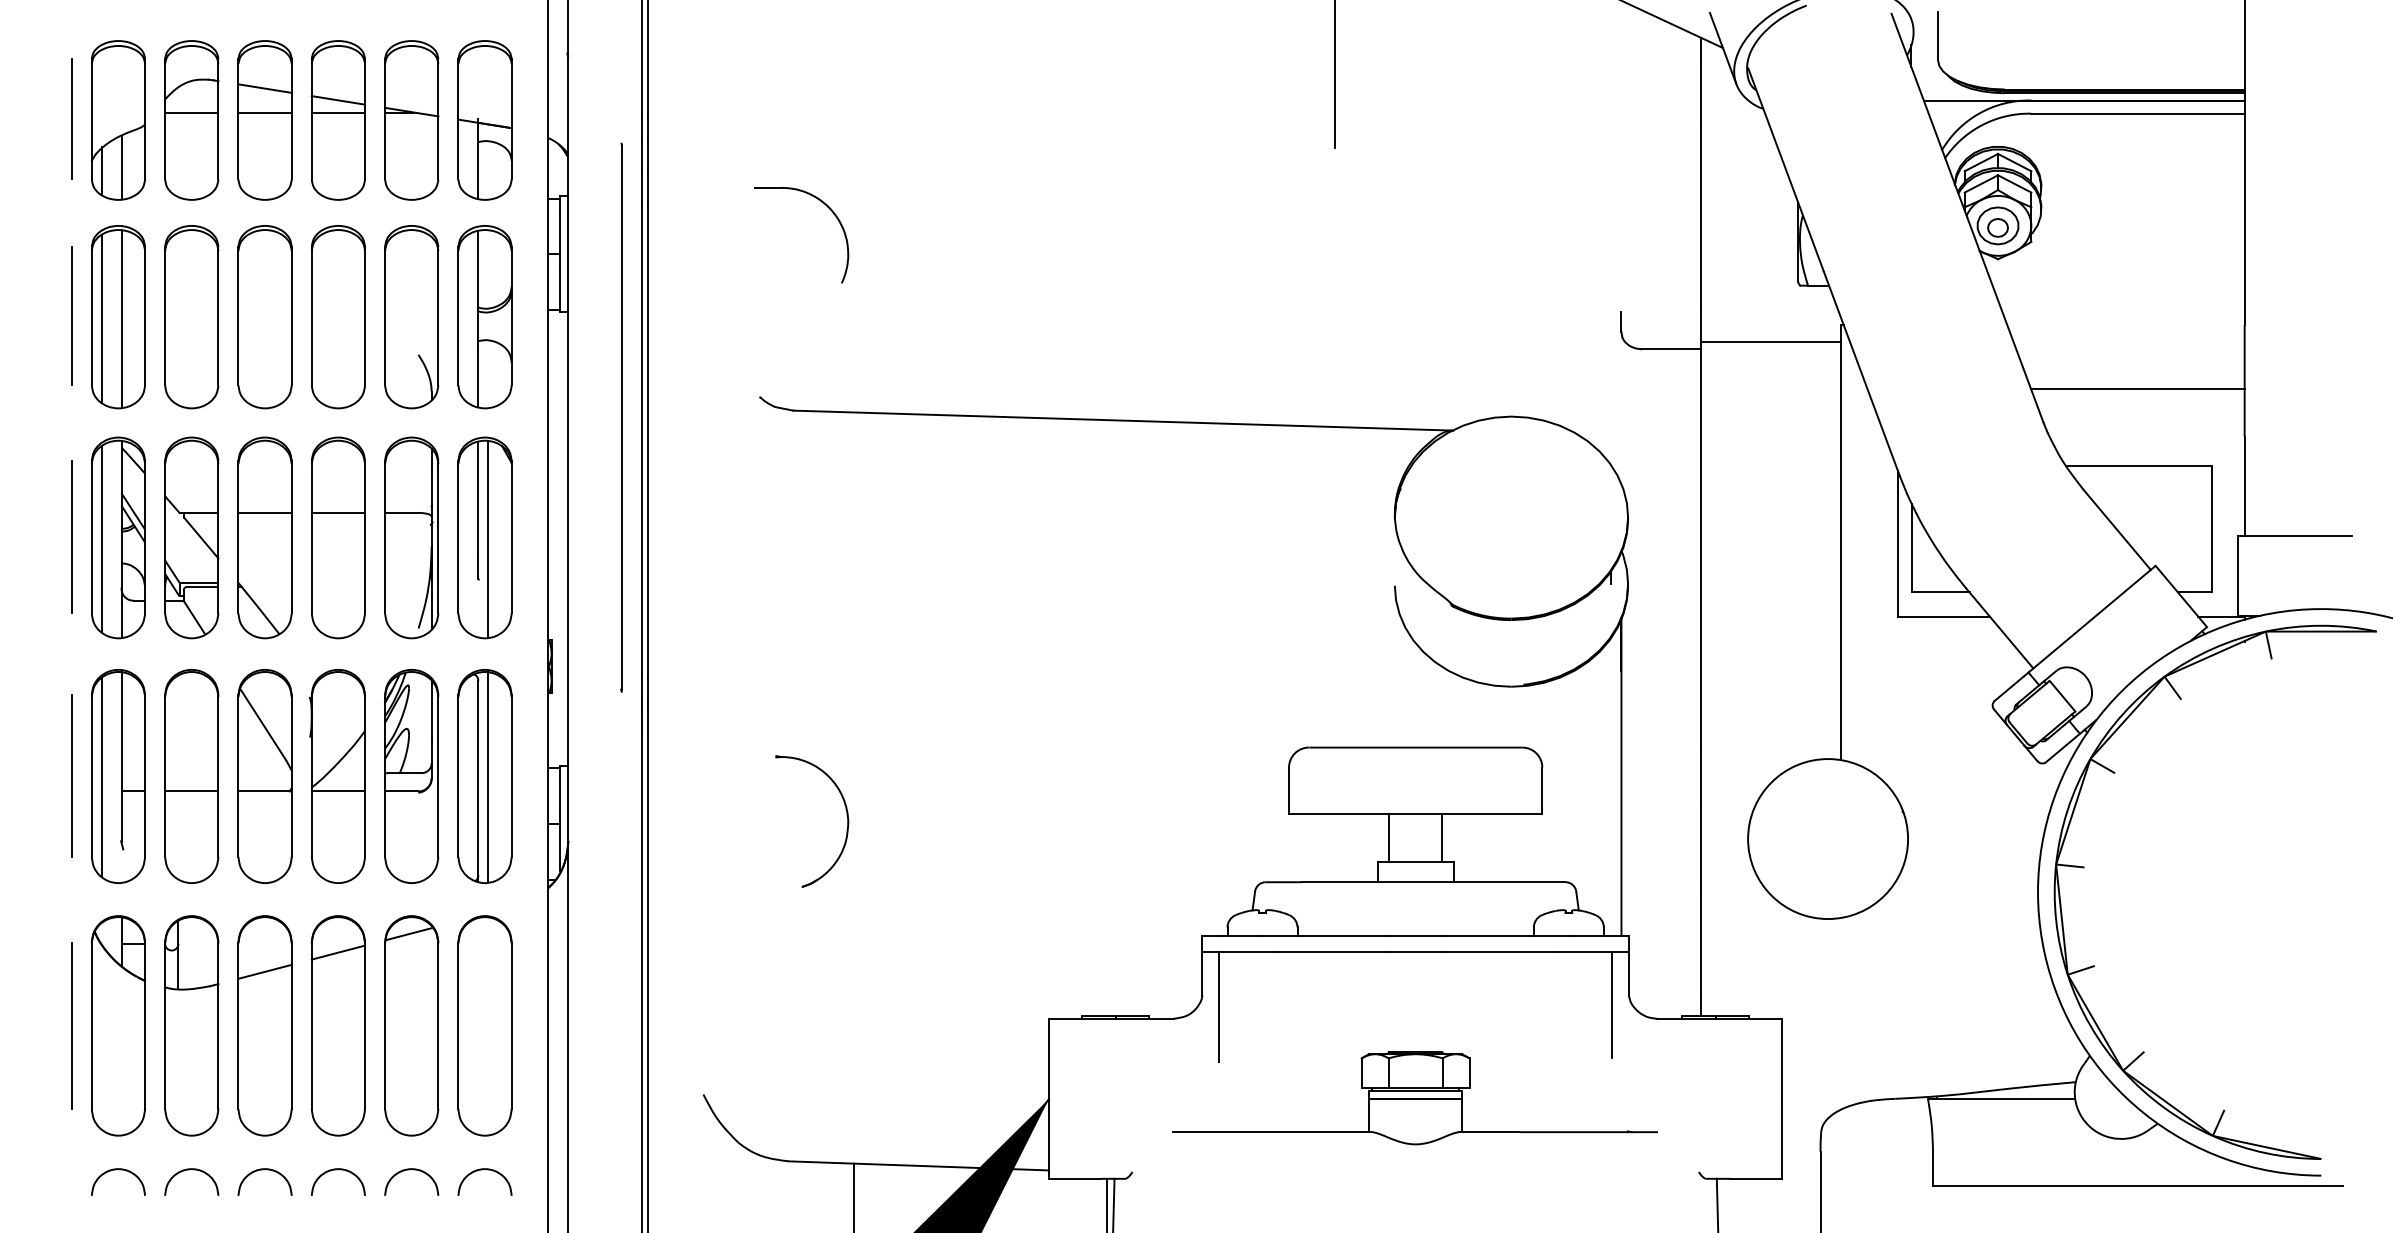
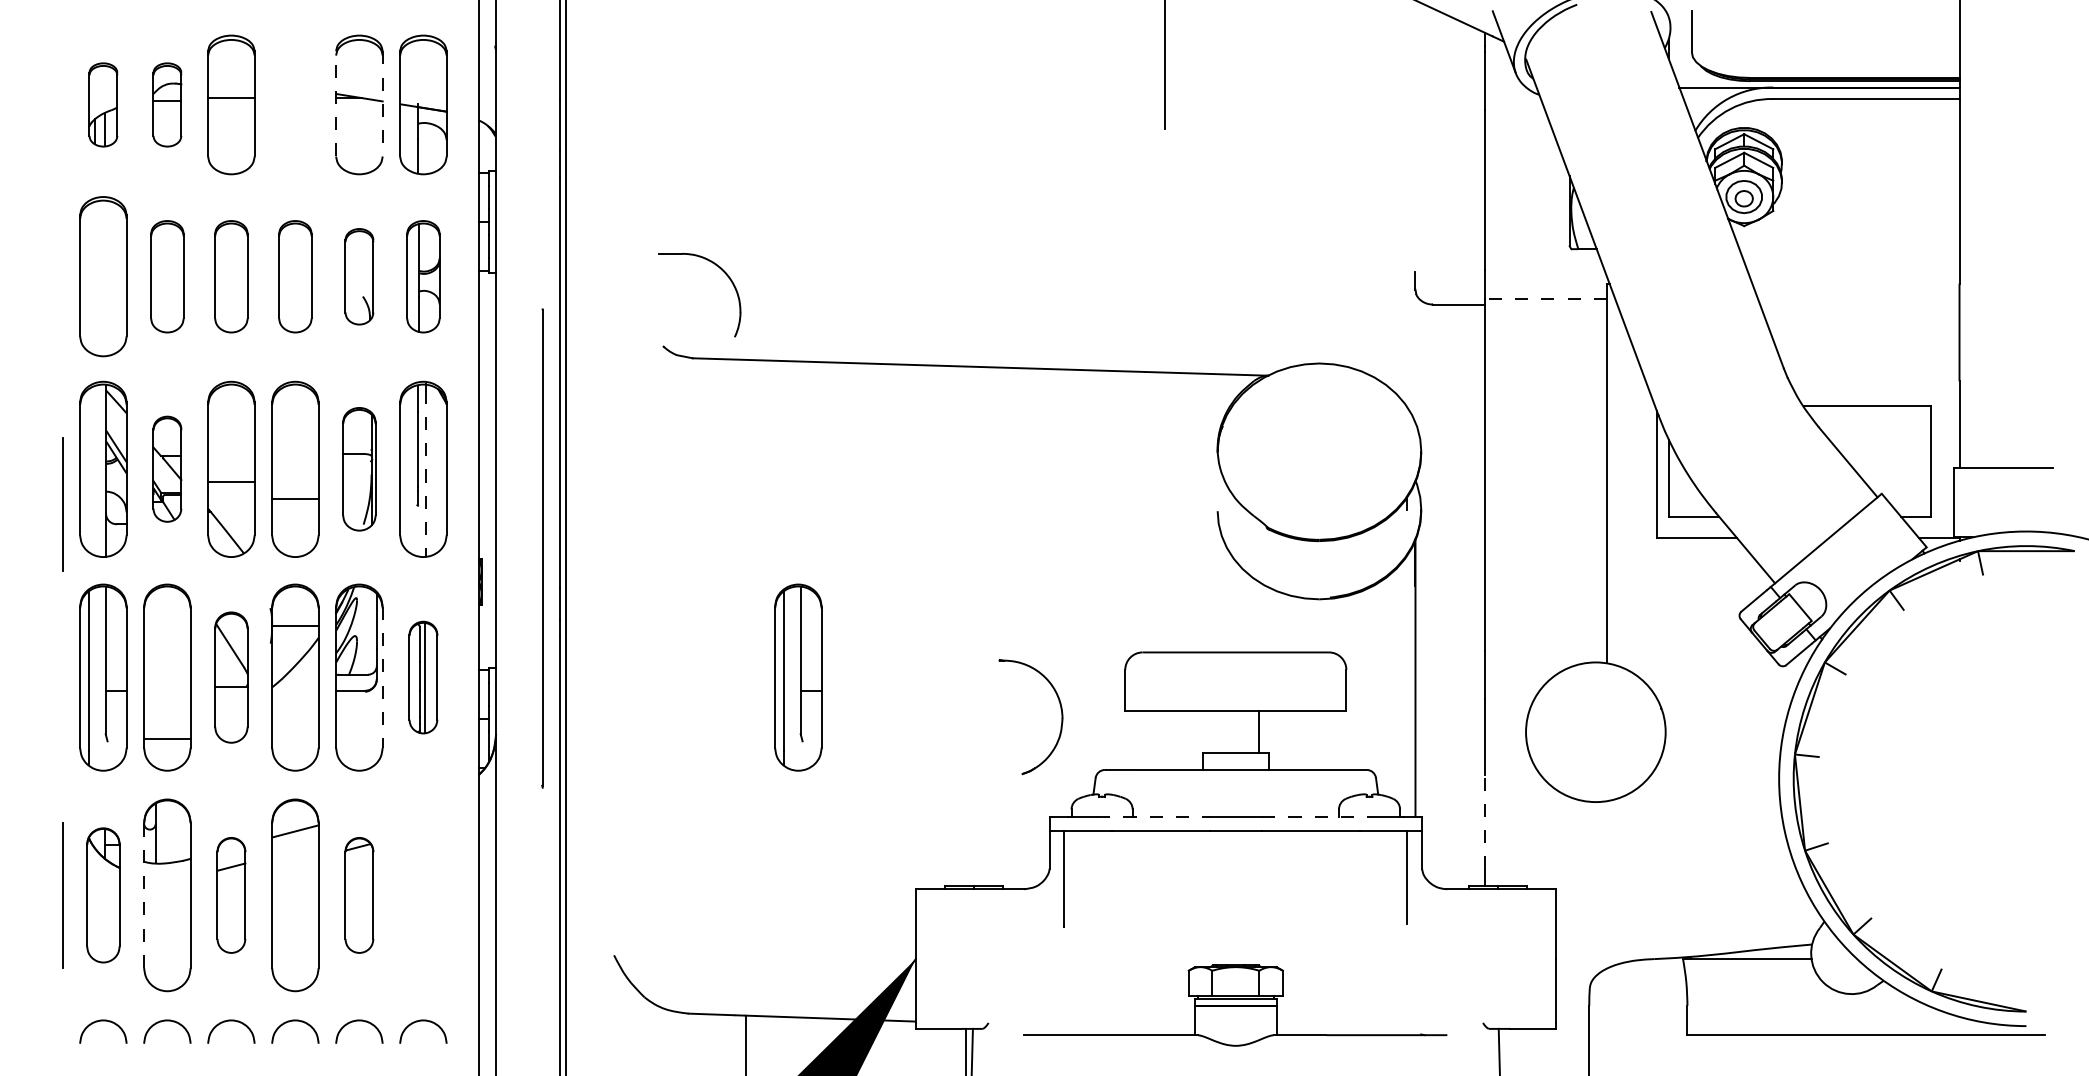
line: (265, 87) -> (231, 76), removed
line: (71, 118) -> (62, 103), removed
line: (385, 118) -> (336, 103), solid -> dashed
line: (438, 118) -> (382, 103), solid -> dashed
part: (118, 119) -> (103, 104), size x0.6
part: (191, 119) -> (167, 104), size x0.6
part: (338, 119) -> (295, 104), removed
part: (827, 208) -> (722, 271), moved
line: (71, 315) -> (62, 275), removed
part: (191, 316) -> (167, 276), size x0.7
part: (265, 316) -> (231, 276), size x0.7
part: (338, 316) -> (295, 276), size x0.7
part: (411, 316) -> (359, 276), size x0.6
part: (485, 316) -> (423, 276), size x0.7
line: (102, 318) -> (89, 277), removed
line: (122, 318) -> (106, 277), removed
line: (1771, 342) -> (1546, 298), solid -> dashed
line: (2138, 389) -> (1866, 339), removed
line: (621, 417) -> (542, 548), moved
line: (265, 512) -> (231, 481), moved
line: (338, 512) -> (295, 498), moved
line: (71, 536) -> (62, 504), moved
part: (191, 536) -> (167, 468), size x0.6
part: (411, 536) -> (359, 468), size x0.7
line: (102, 538) -> (89, 469), removed
line: (488, 542) -> (426, 473), solid -> dashed
line: (71, 775) -> (62, 676), removed
part: (265, 776) -> (231, 677), size x0.7
line: (438, 776) -> (382, 677), solid -> dashed
part: (485, 776) -> (423, 677), size x0.6
part: (914, 776) -> (798, 677), added
line: (191, 791) -> (167, 738), moved
line: (338, 791) -> (295, 625), moved
part: (847, 822) -> (1061, 717), moved
line: (1388, 838) -> (1212, 731), removed
line: (1321, 936) -> (1153, 817), solid -> dashed
line: (1510, 936) -> (1318, 817), solid -> dashed
line: (1701, 941) -> (1485, 821), solid -> dashed
part: (118, 1026) -> (103, 895), size x0.7
line: (165, 1026) -> (144, 895), solid -> dashed
part: (265, 1026) -> (231, 895), size x0.6
part: (411, 1026) -> (359, 895), size x0.6
part: (485, 1026) -> (423, 895), removed
part: (1415, 1098) -> (1235, 1005), moved

